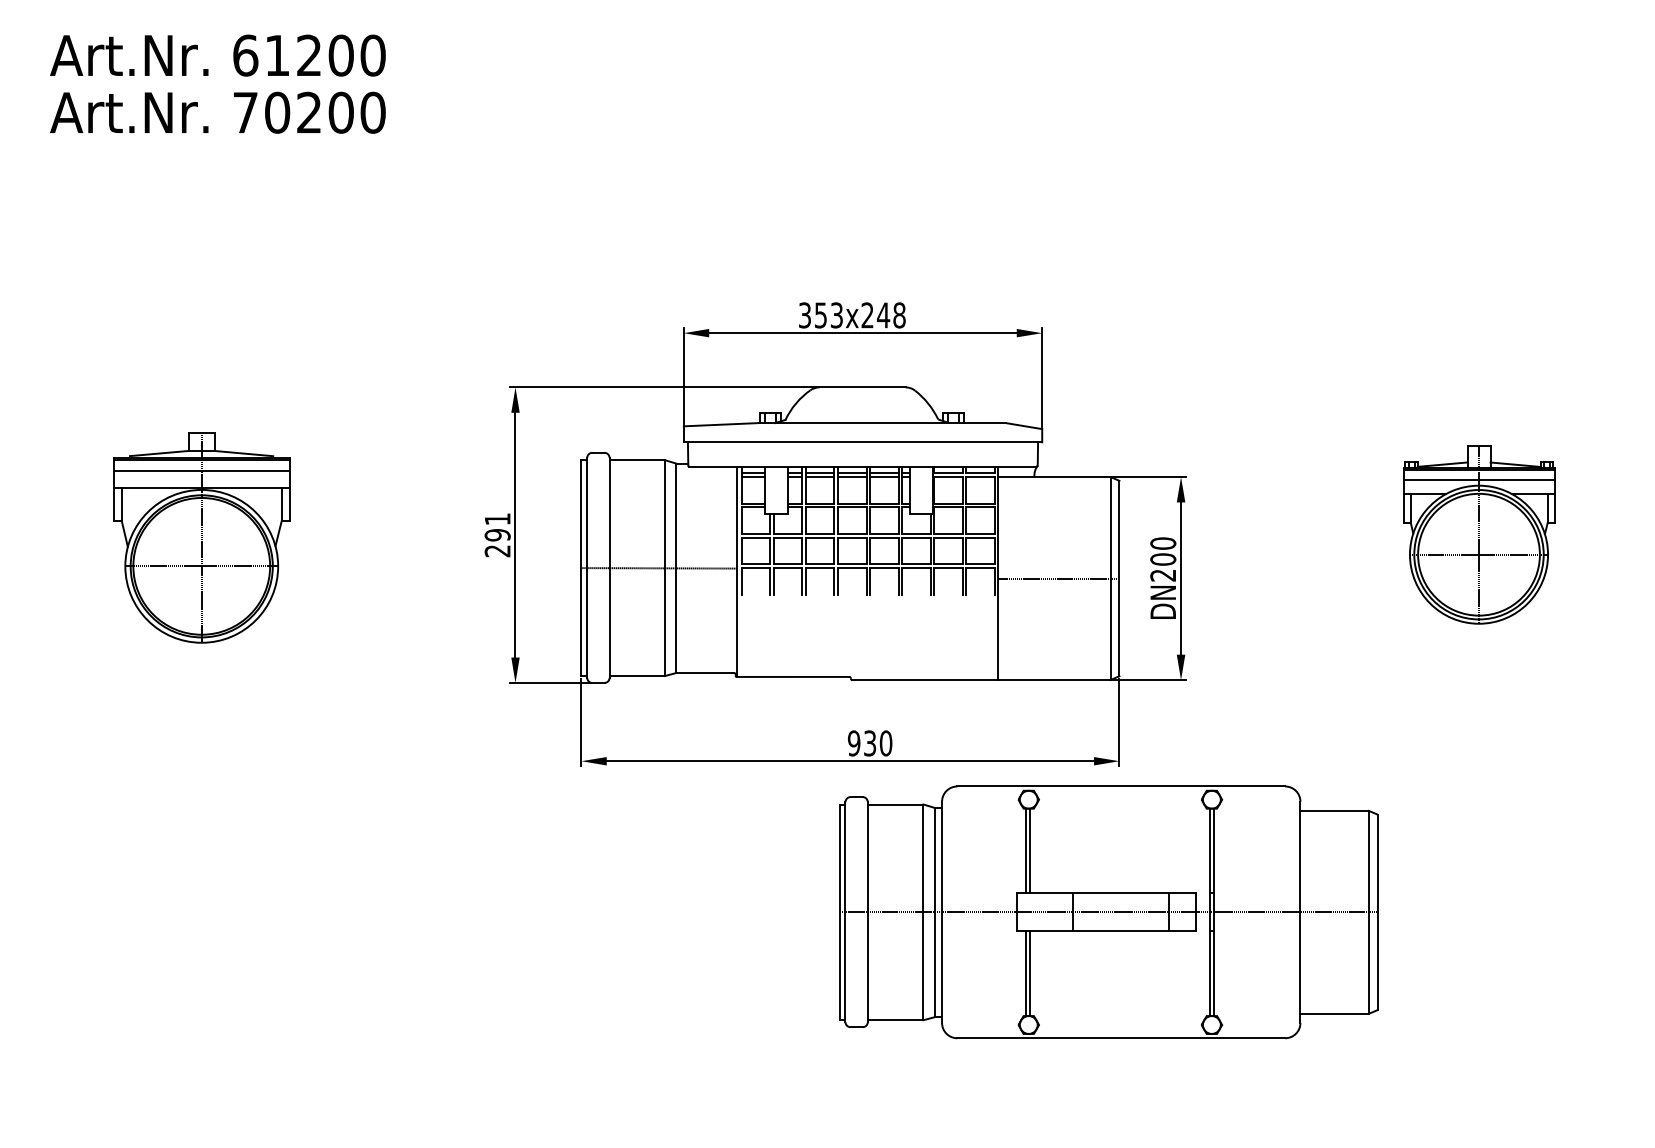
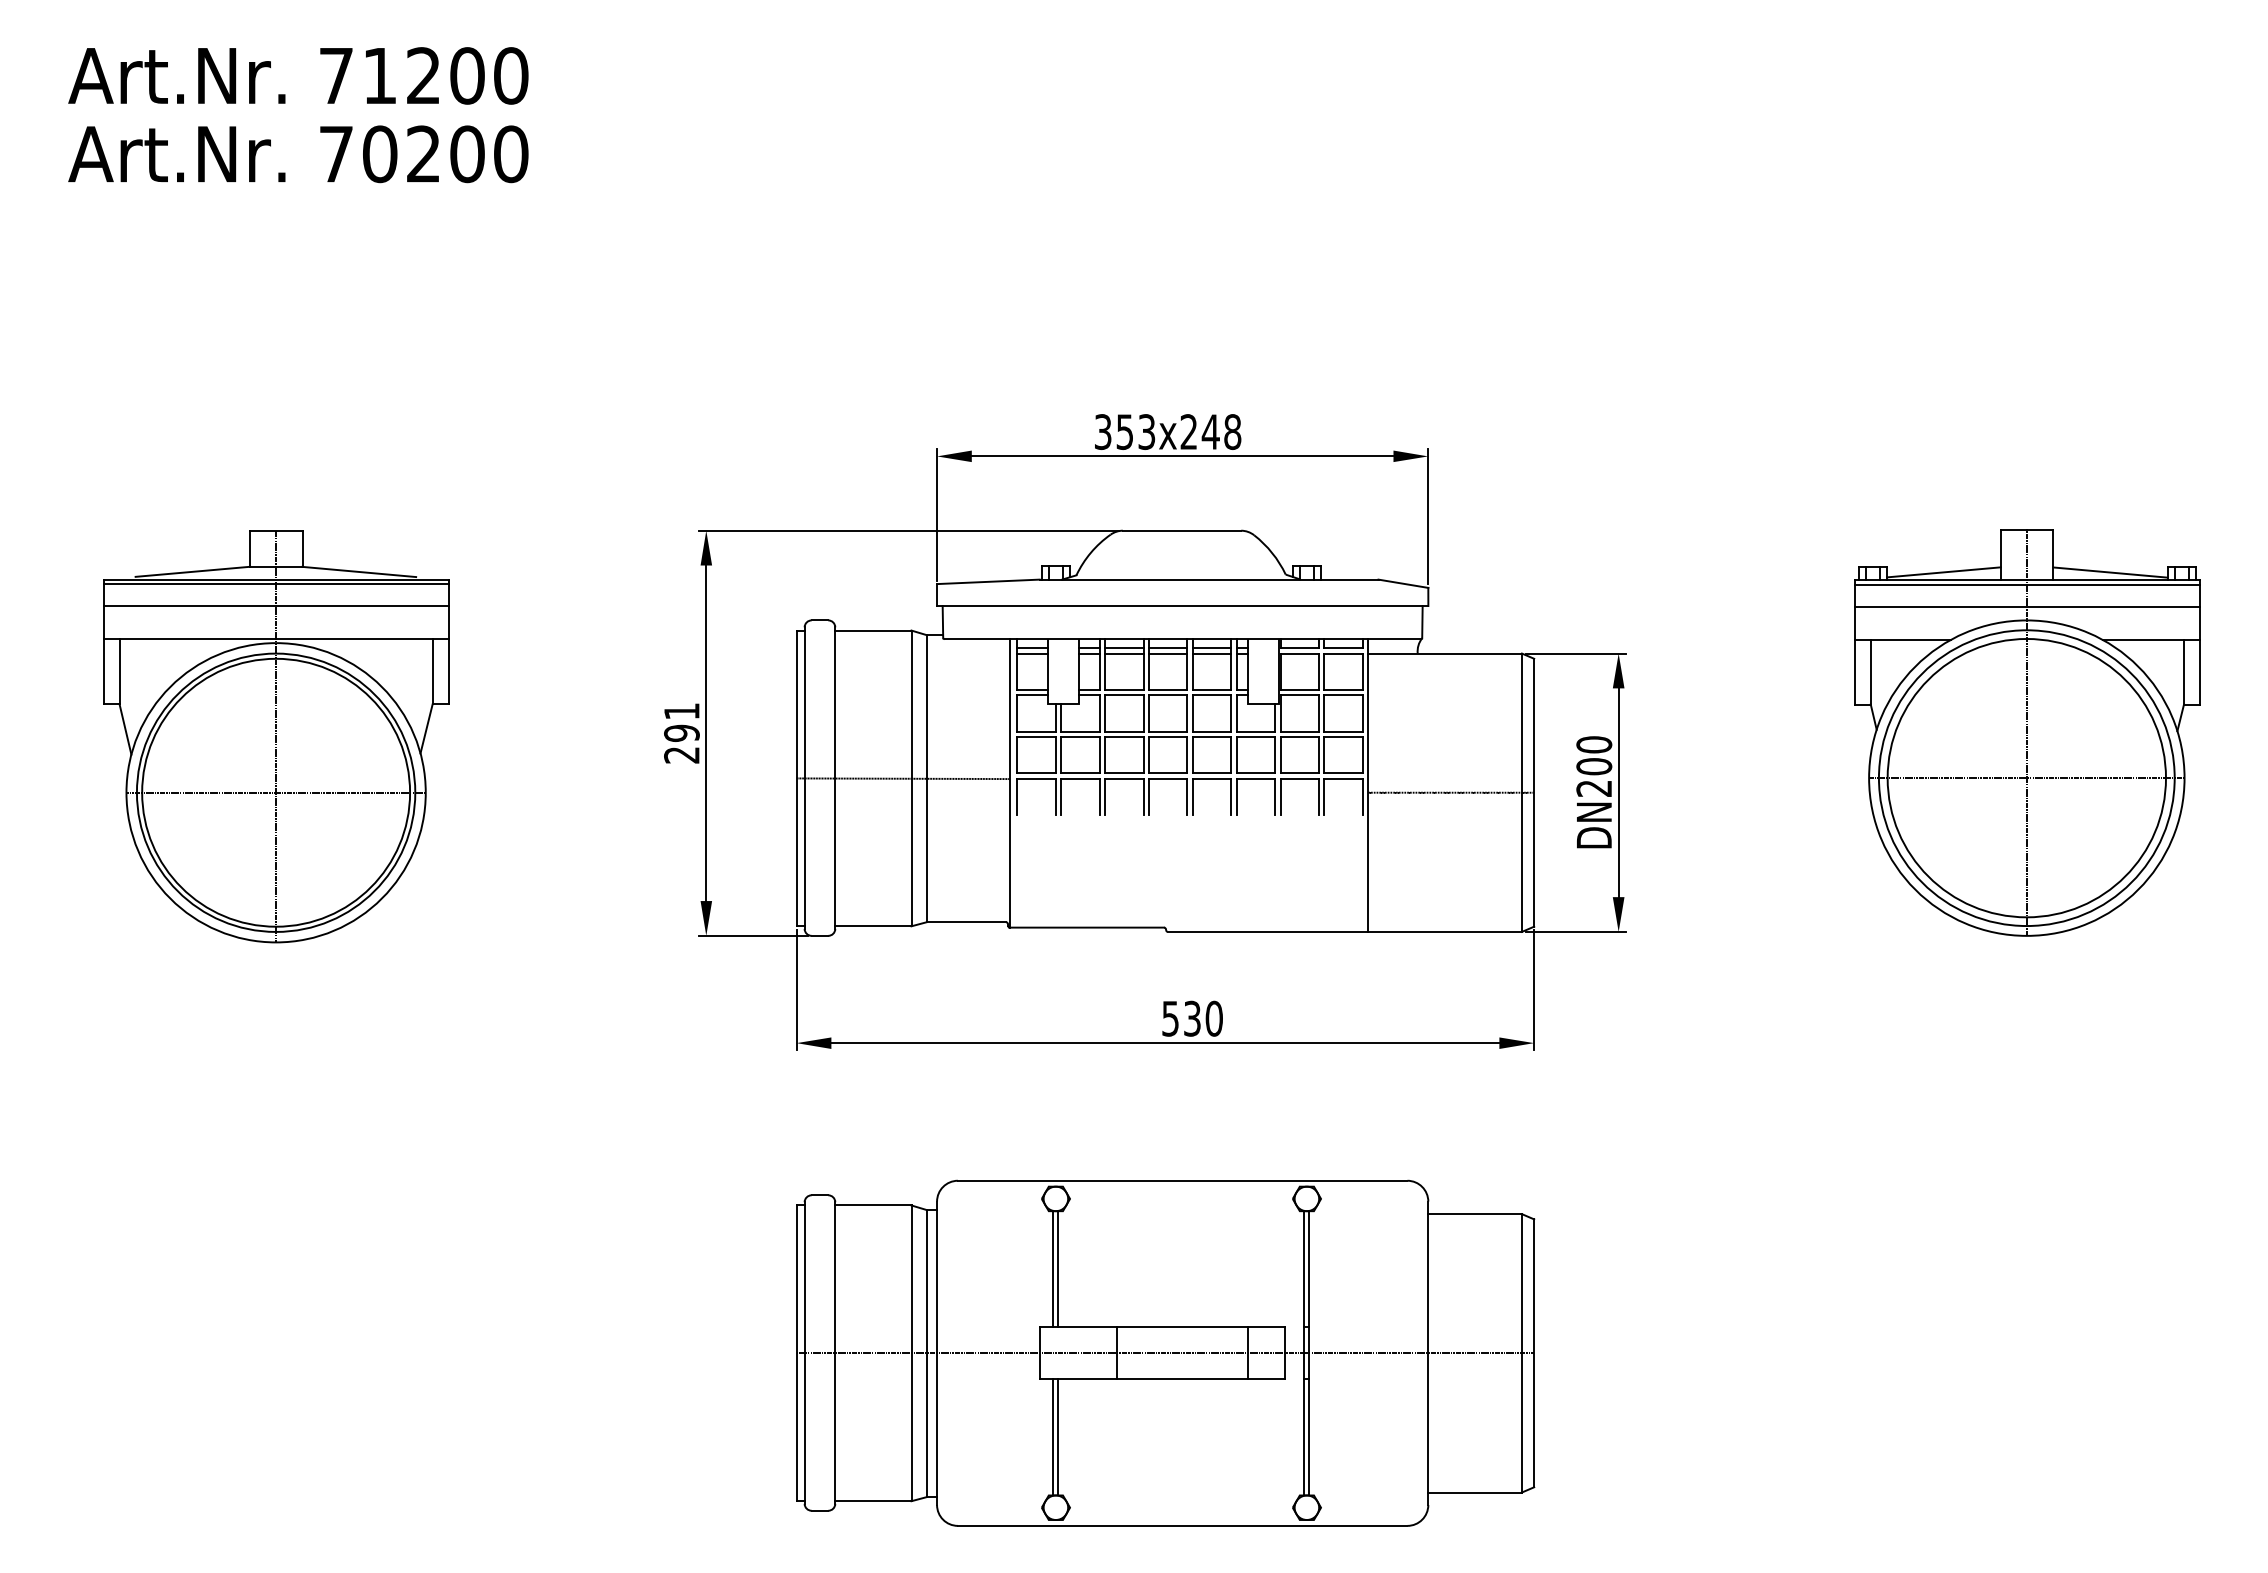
text: (245, 55) -> (336, 75), 61200 -> 71200
part: (1479, 534) -> (2027, 732), size x1.67
part: (201, 537) -> (276, 736), size x1.43
text: (854, 743) -> (1170, 1018), 930 -> 530
part: (1108, 911) -> (1165, 1352), moved

